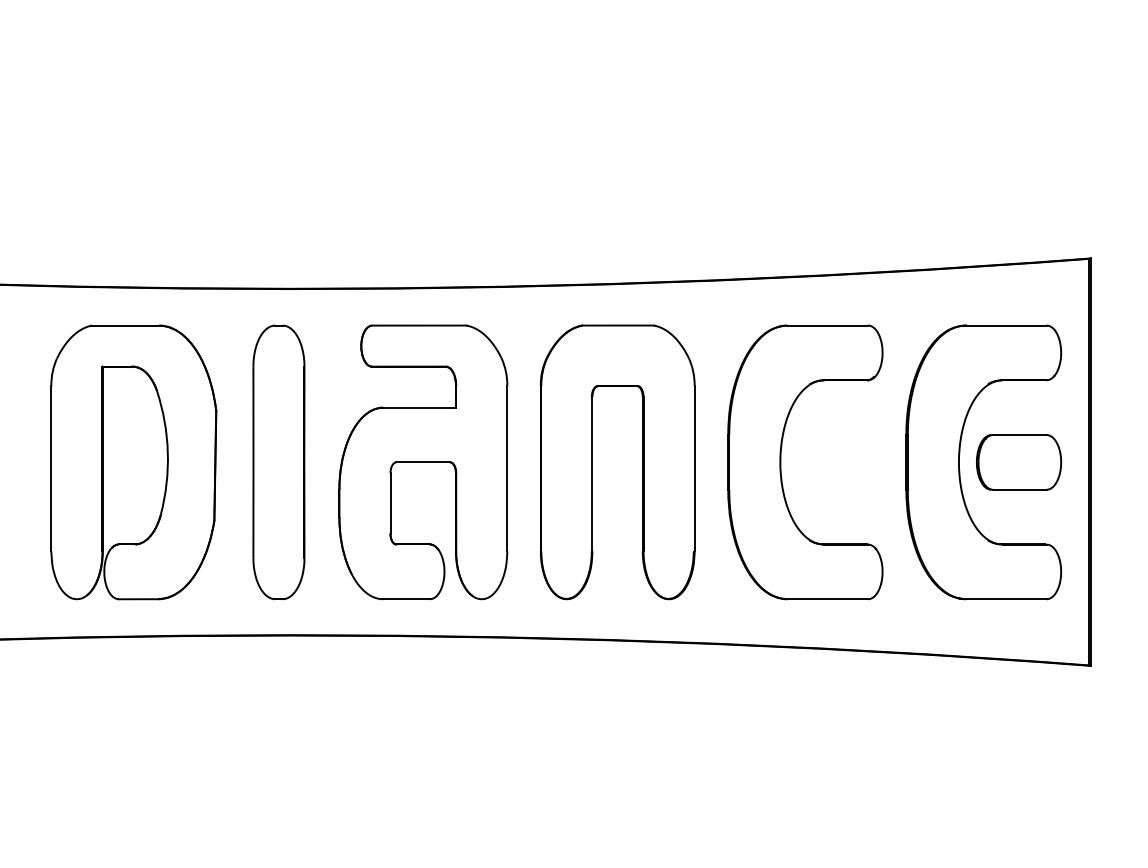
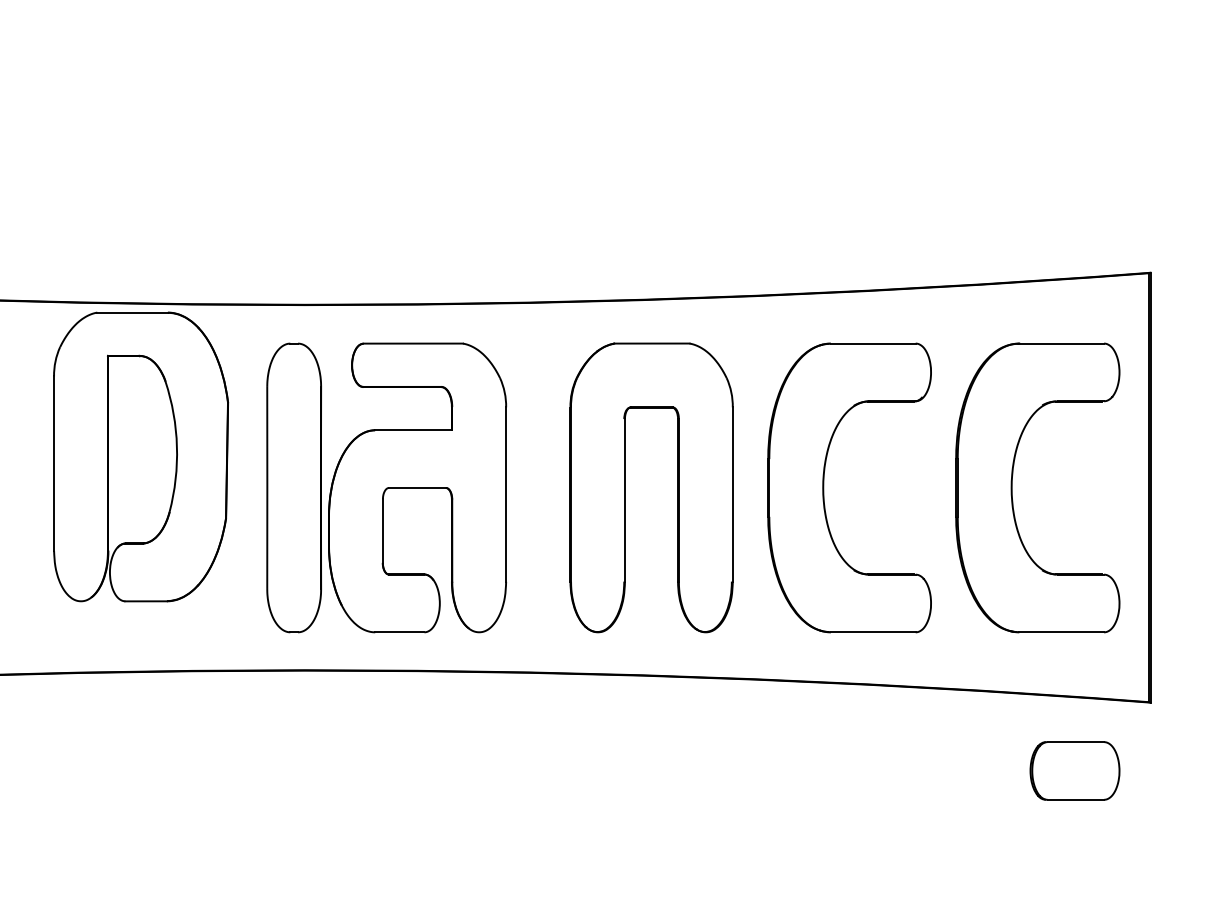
part: (134, 461) -> (141, 456), moved
part: (423, 461) -> (417, 487), moved
part: (1018, 461) -> (1074, 770), moved

